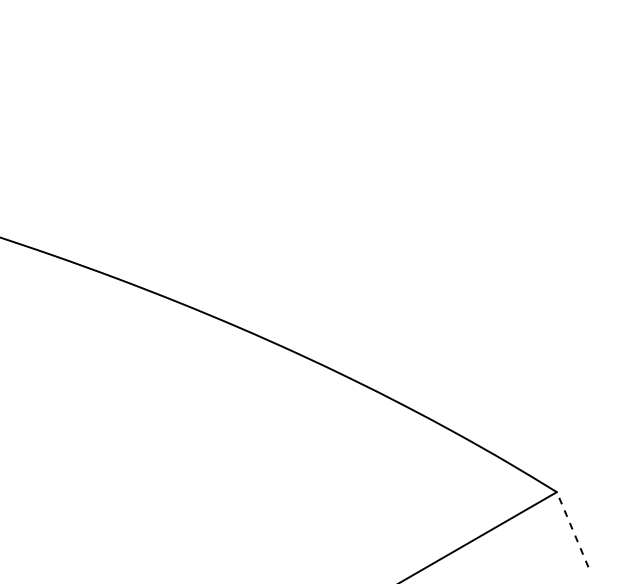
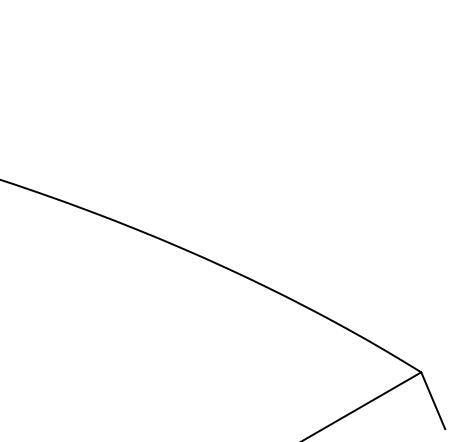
line: (572, 529) -> (433, 400), dashed -> solid

